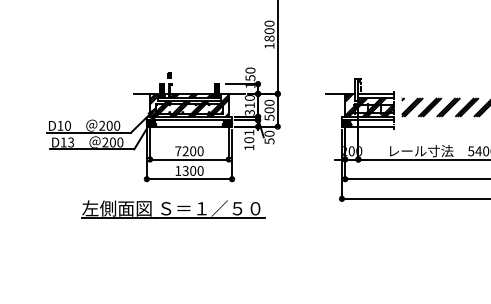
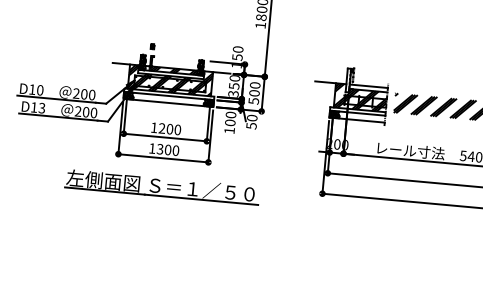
text: (249, 105) -> (233, 86), 310 -> 350
text: (249, 132) -> (231, 114), 101 -> 100
text: (178, 151) -> (154, 128), 7200 -> 1200
part: (173, 209) -> (162, 187), moved

